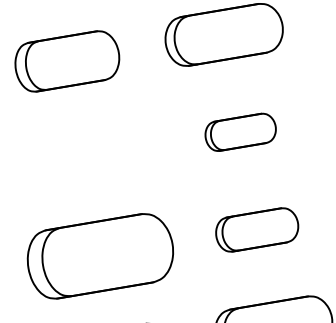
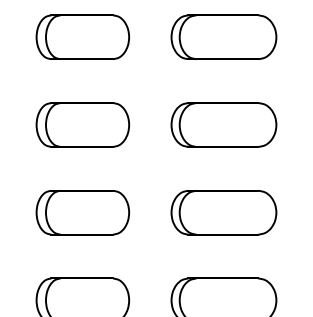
part: (240, 131) -> (223, 124), size x1.67
part: (83, 158) -> (82, 124), added
part: (256, 229) -> (223, 212), size x1.43
part: (99, 256) -> (82, 212), size x0.71

